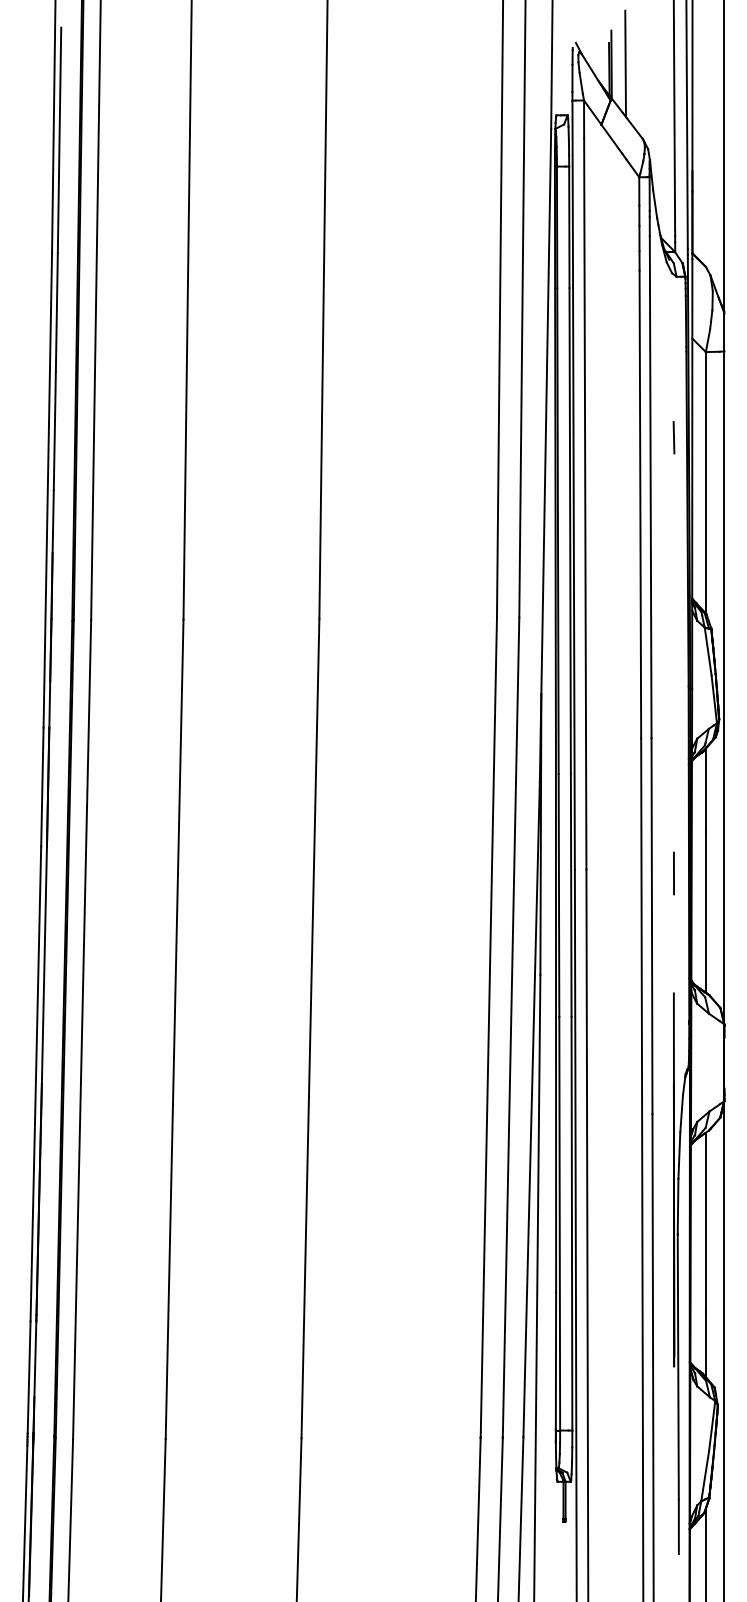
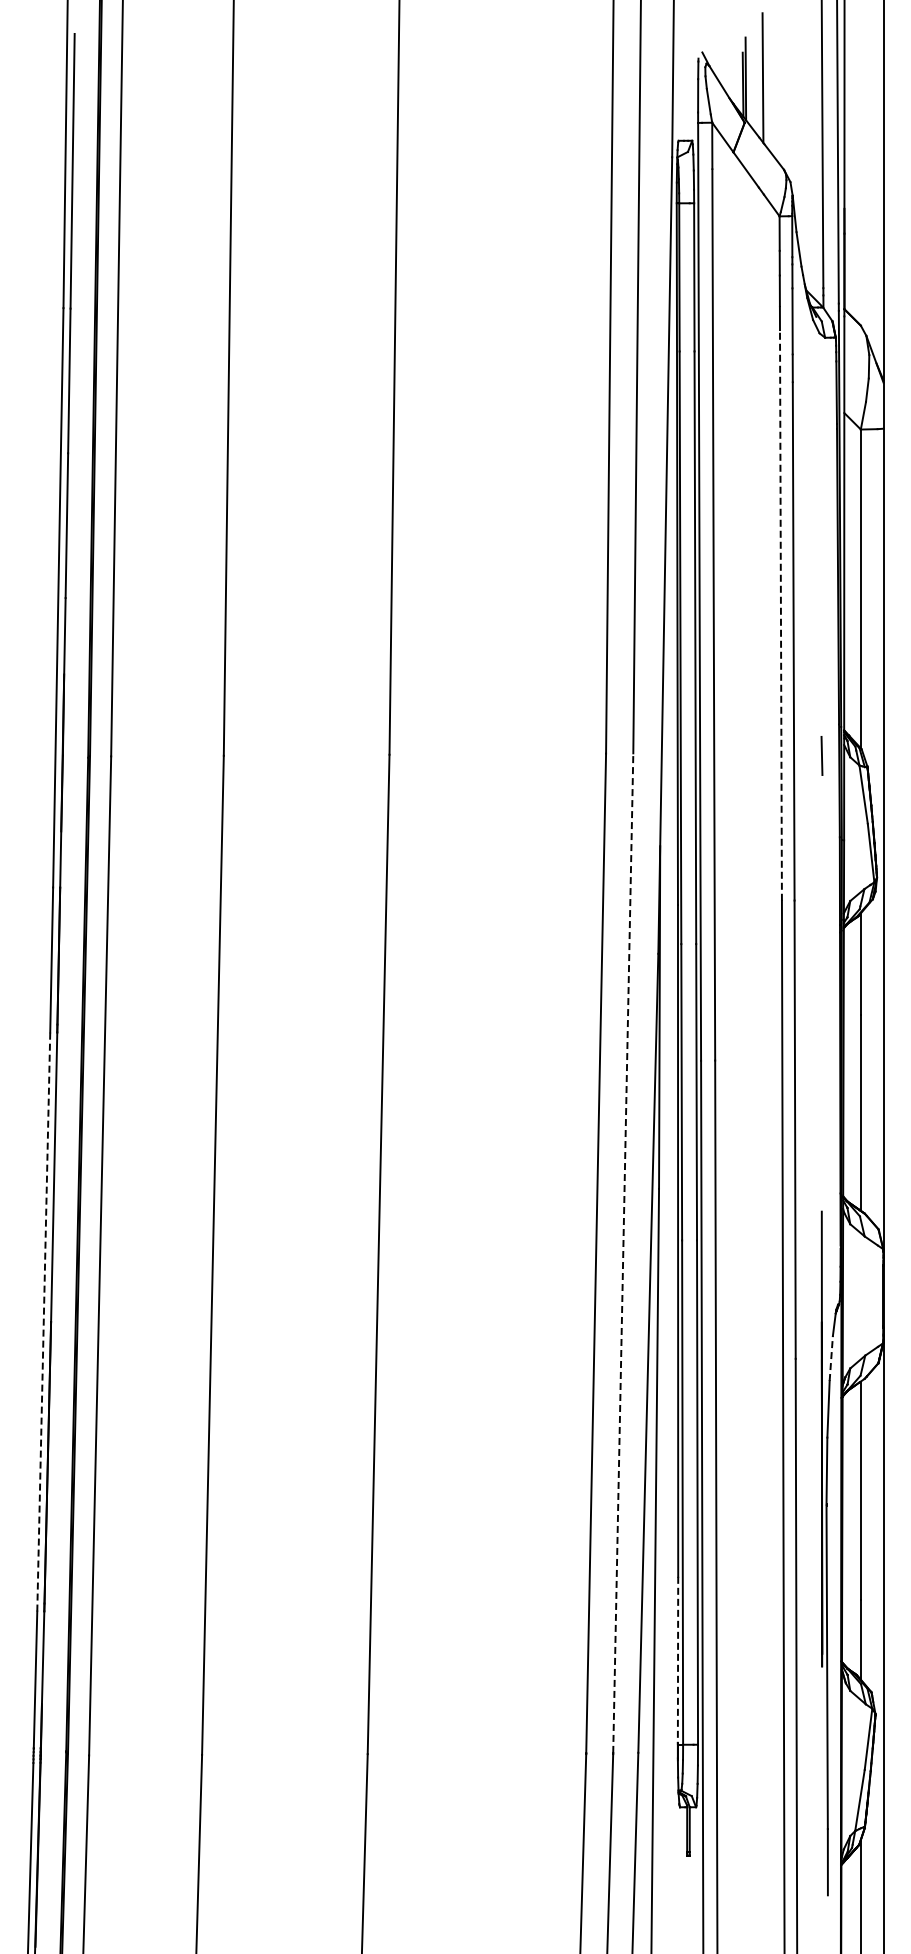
line: (673, 437) -> (821, 755), moved
line: (640, 503) -> (780, 614), solid -> dashed
line: (673, 873) -> (821, 1065), removed
line: (511, 1027) -> (623, 1253), solid -> dashed
line: (35, 1083) -> (43, 1321), solid -> dashed
line: (681, 1113) -> (831, 1358), solid -> dashed
line: (556, 1361) -> (678, 1660), solid -> dashed

